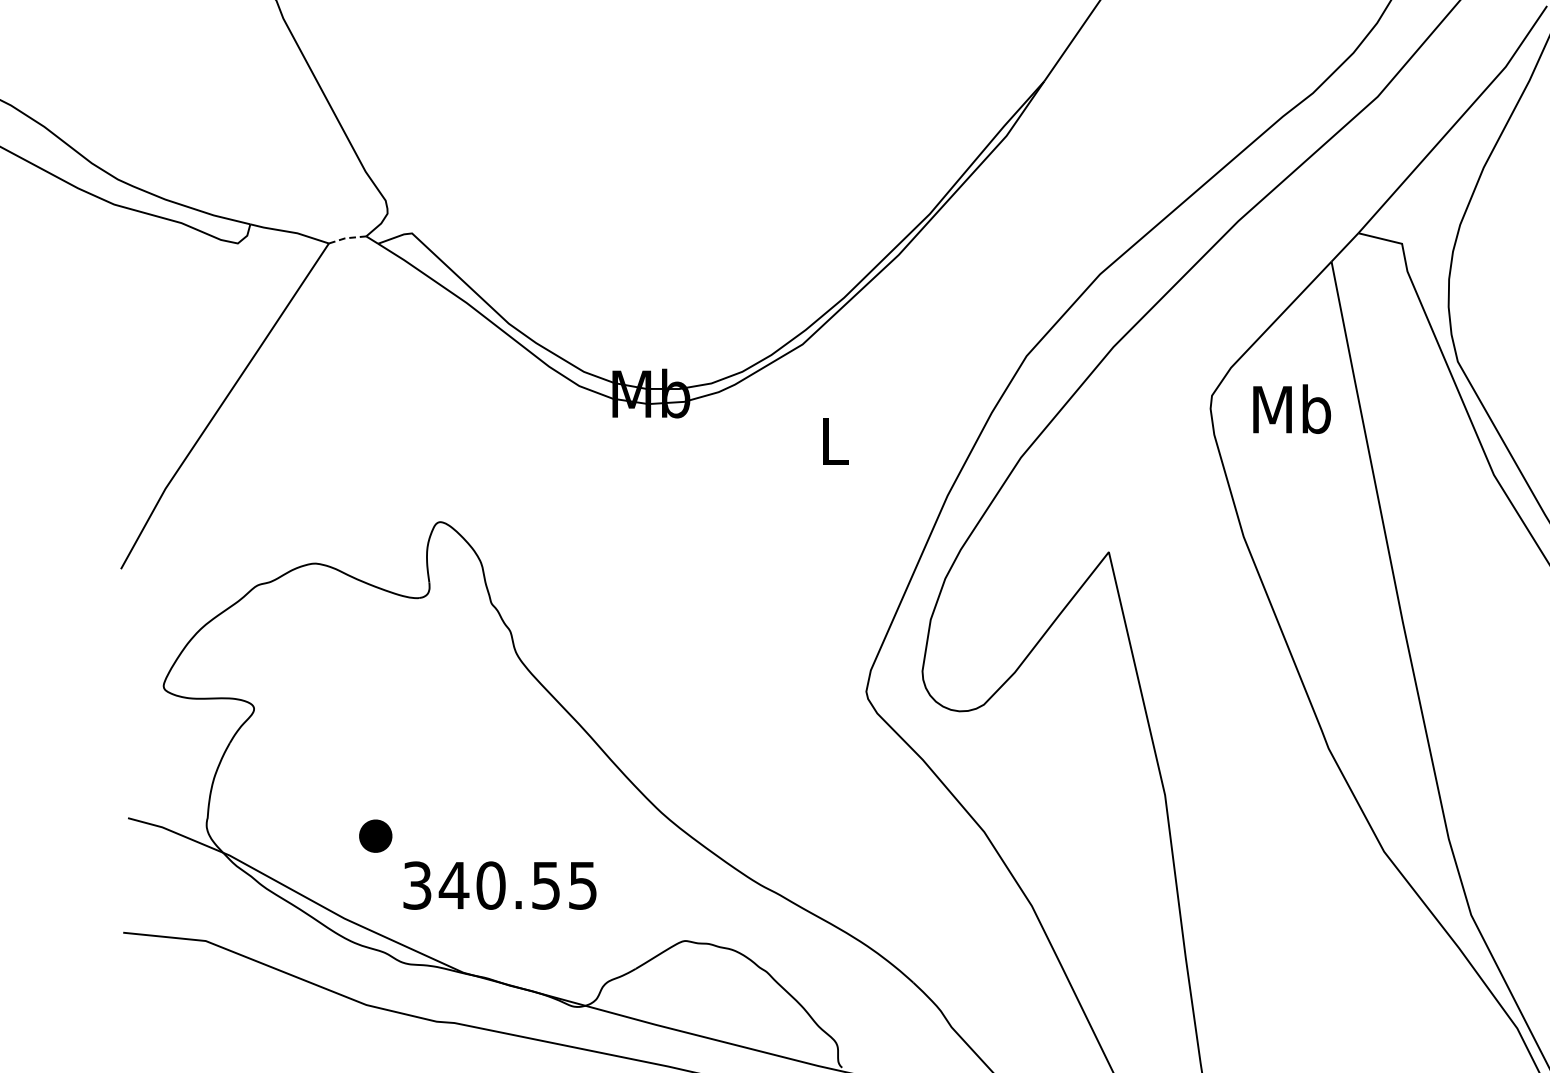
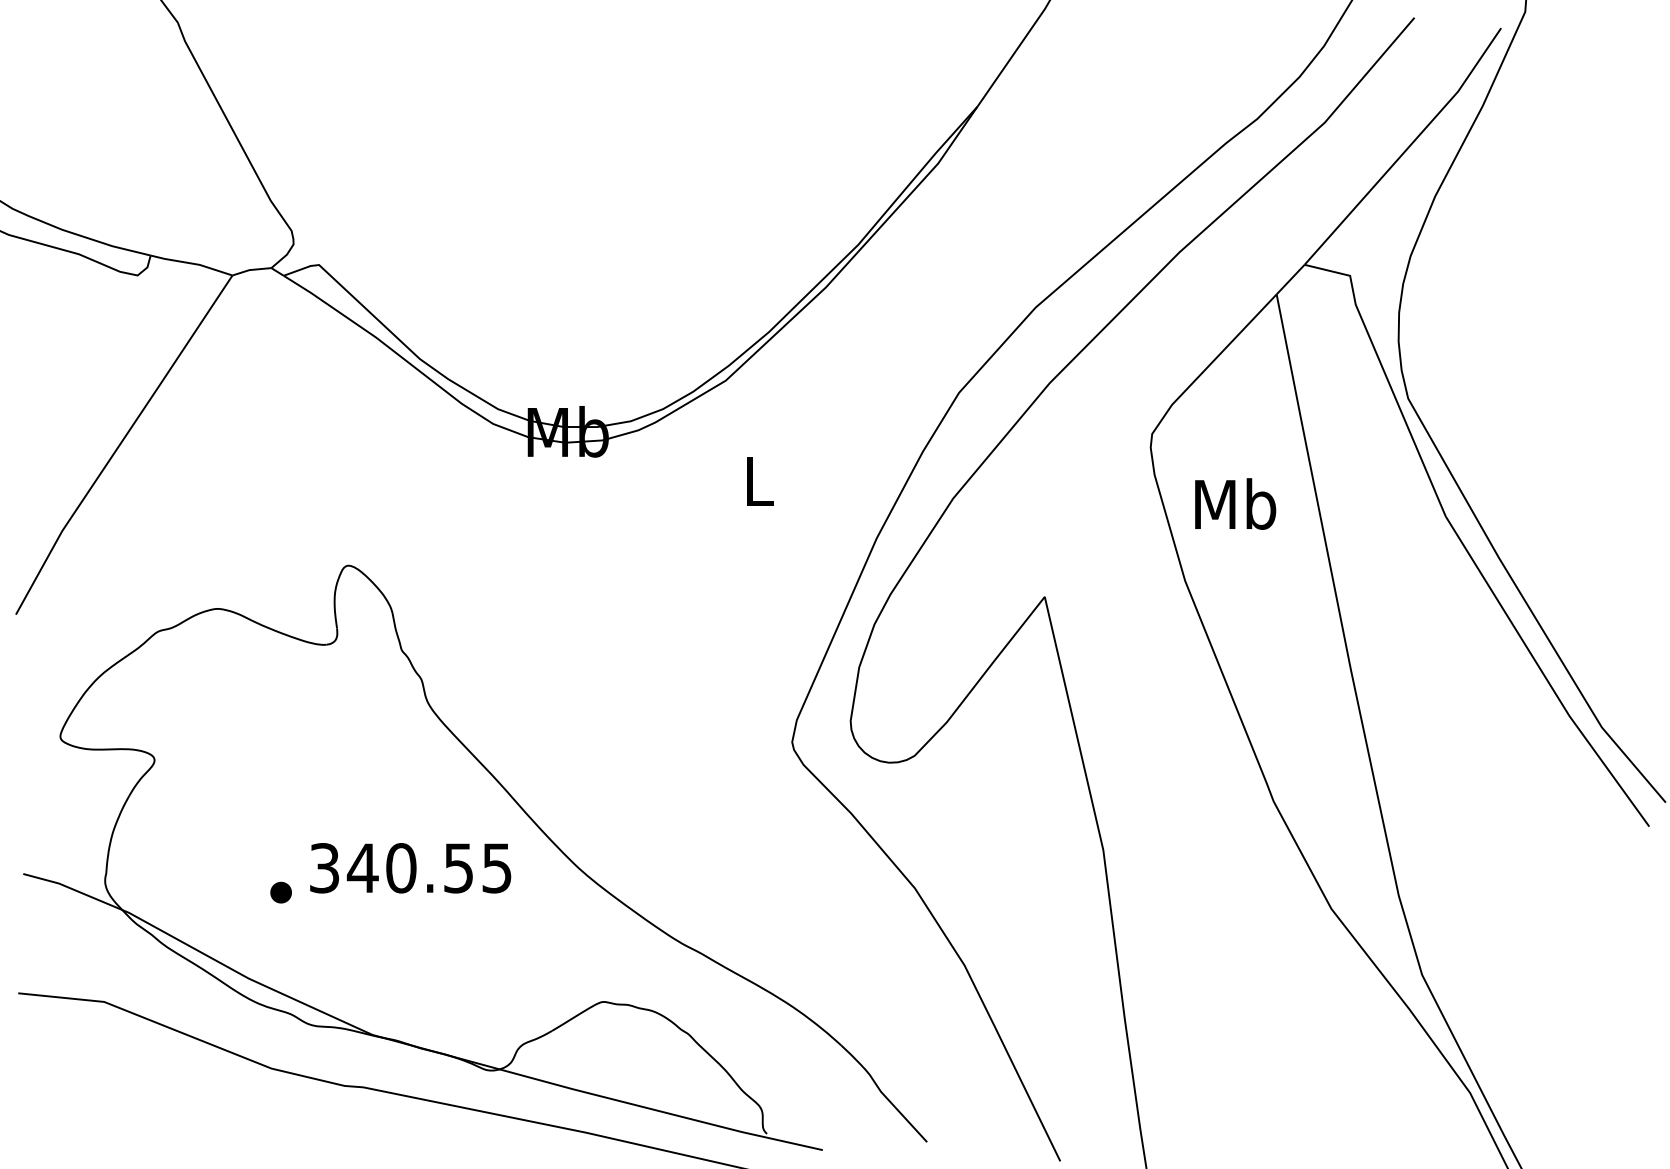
line: (347, 237) -> (251, 269), dashed -> solid
text: (1292, 408) -> (1235, 503), moved
part: (375, 835) -> (280, 892), size x0.62
text: (499, 885) -> (410, 868), moved

